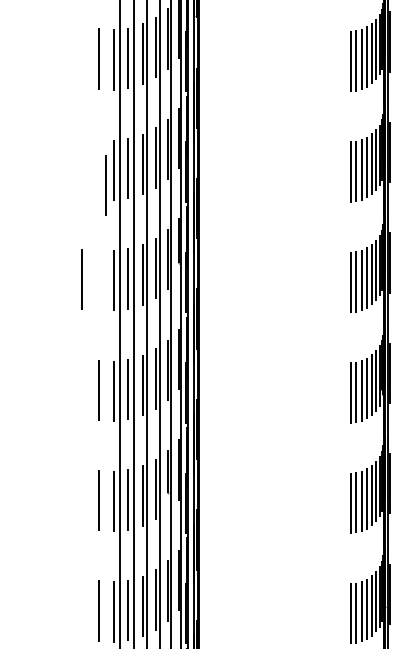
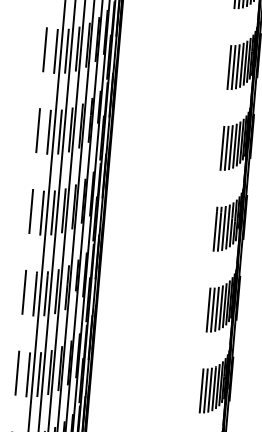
line: (105, 185) -> (45, 49), moved
line: (81, 279) -> (38, 130), moved

